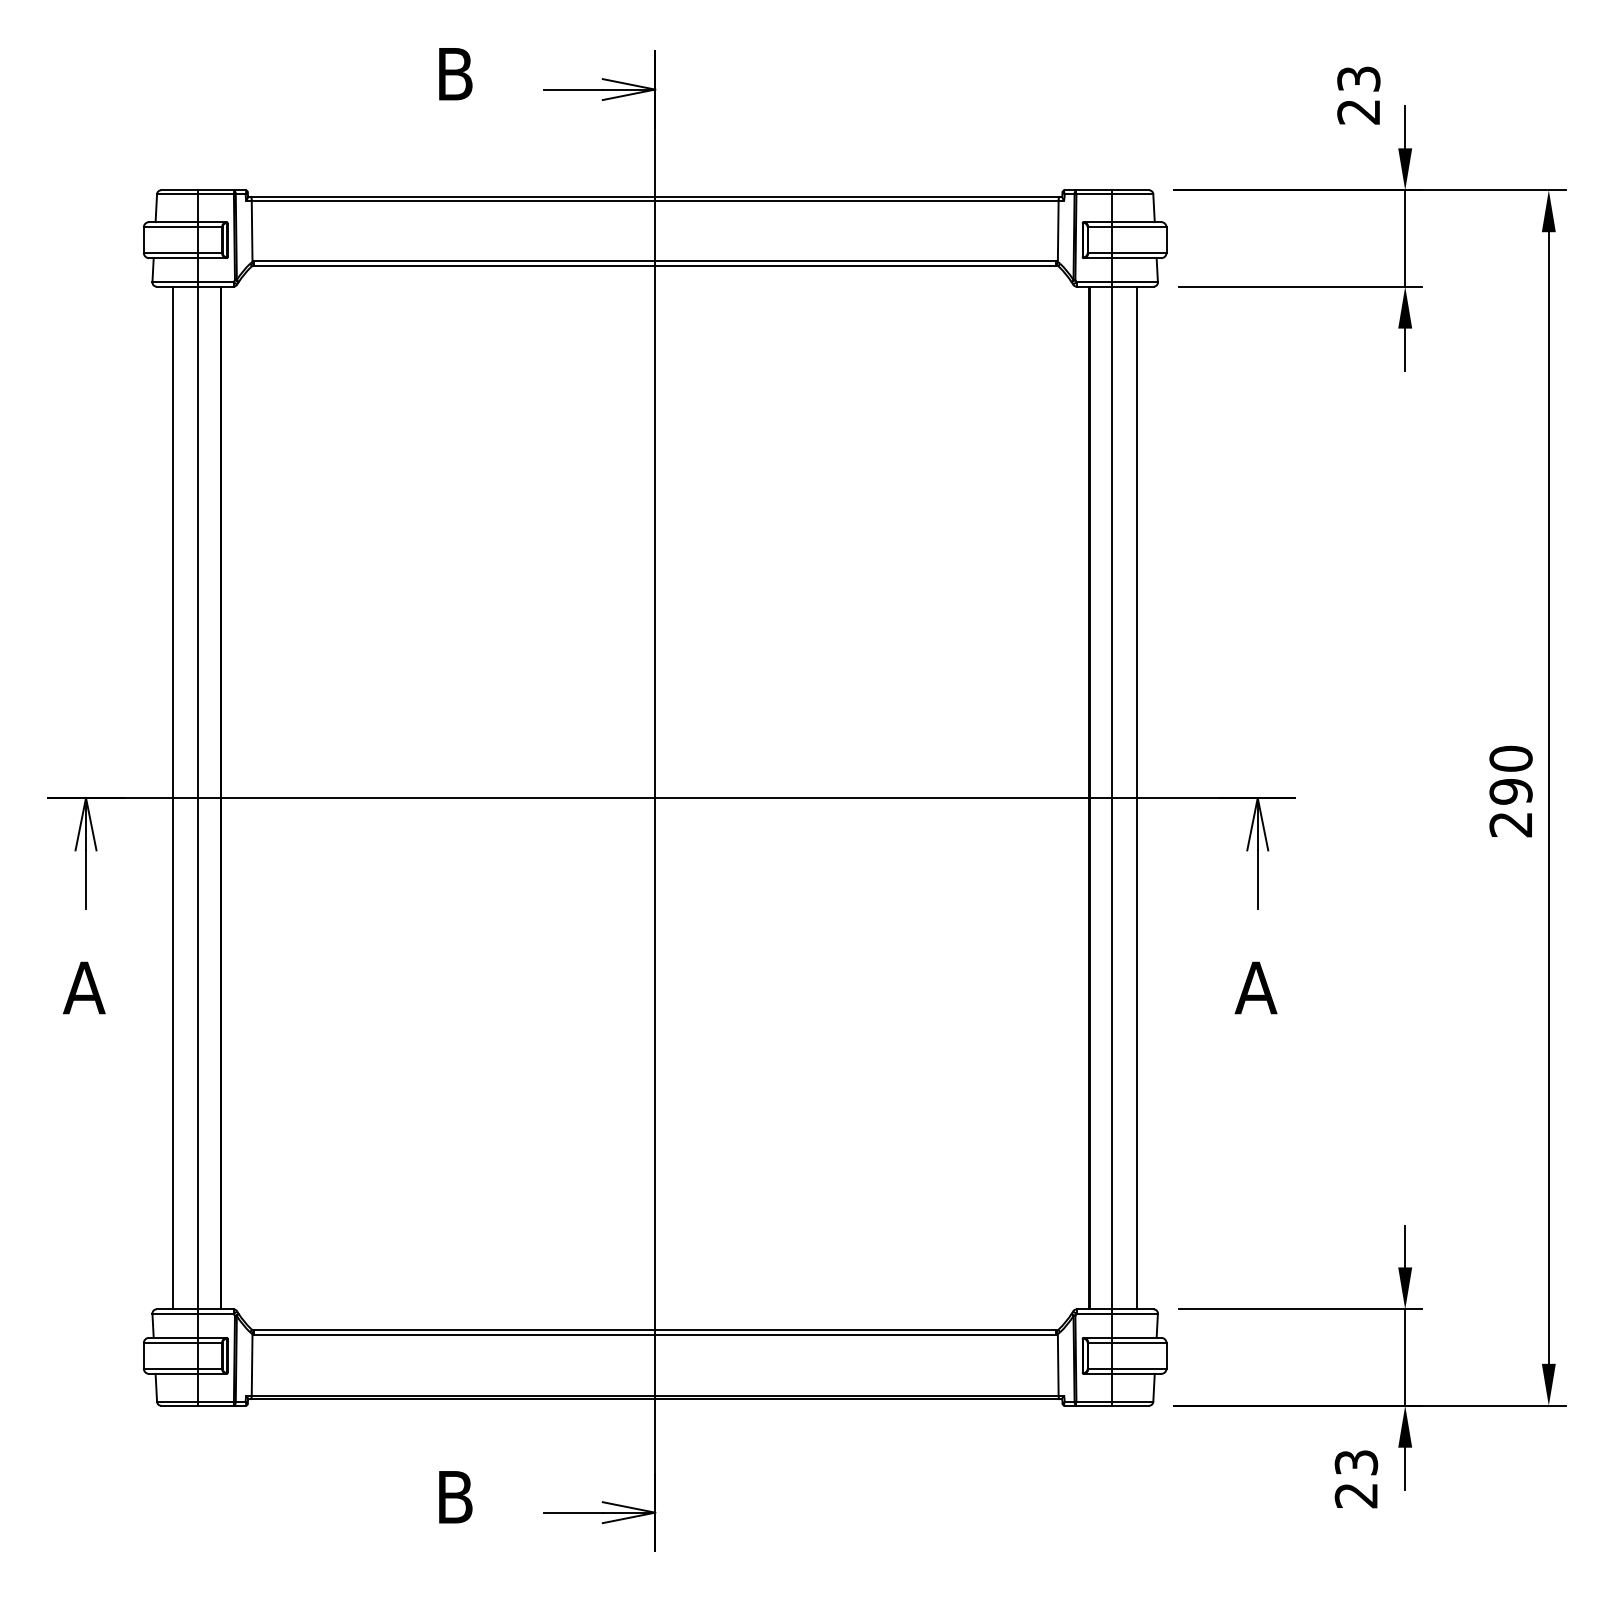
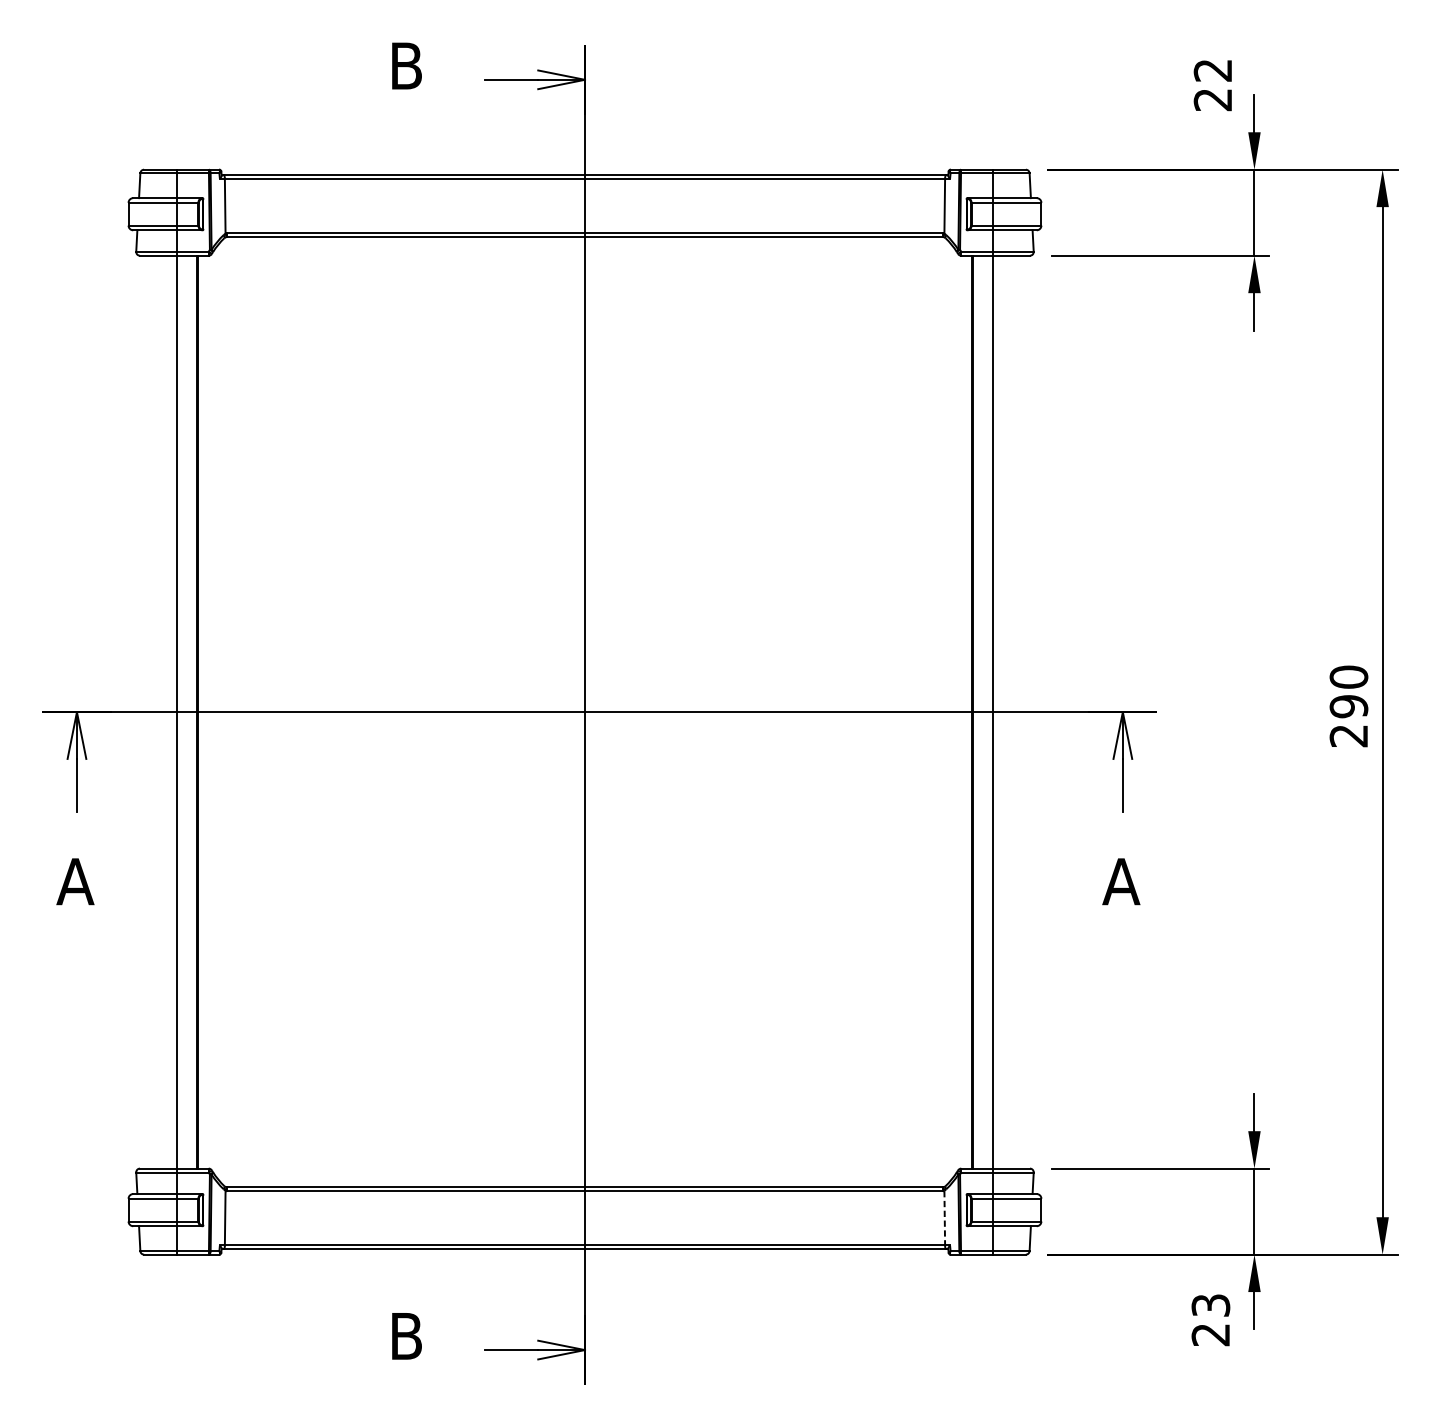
text: (1358, 78) -> (1212, 69), 23 -> 22
line: (173, 797) -> (155, 711), removed
line: (1137, 797) -> (1015, 711), removed
line: (1058, 1365) -> (944, 1218), solid -> dashed

